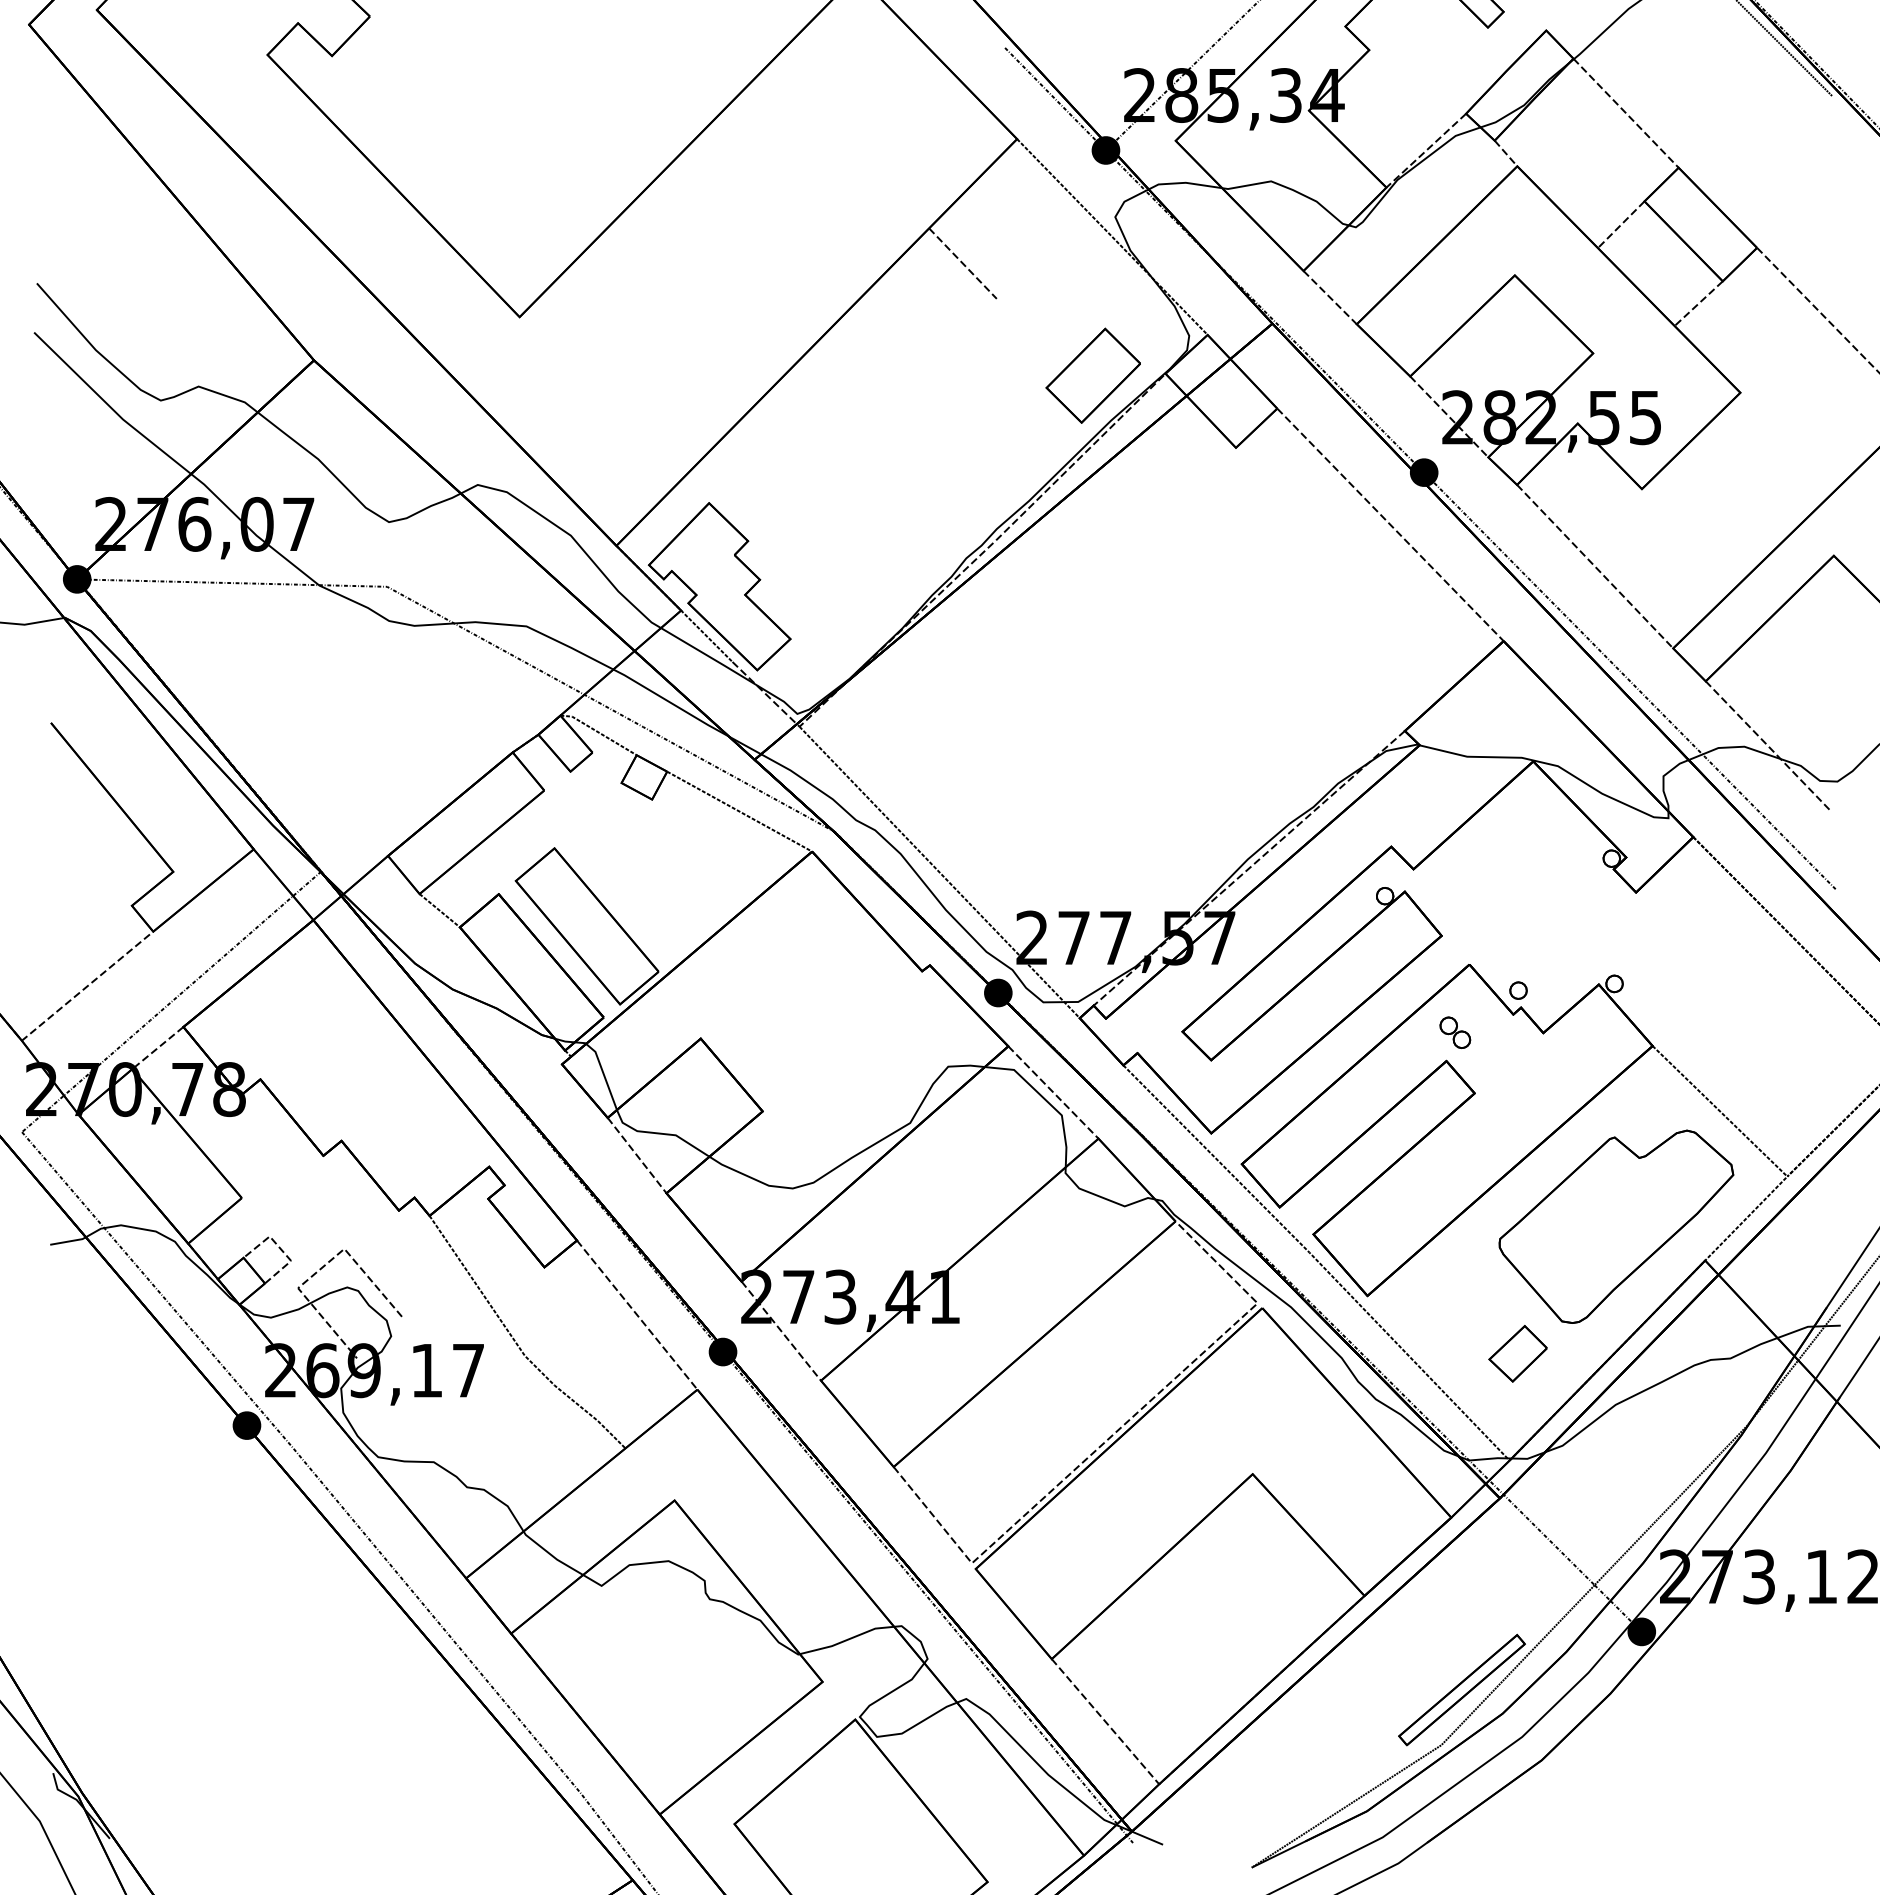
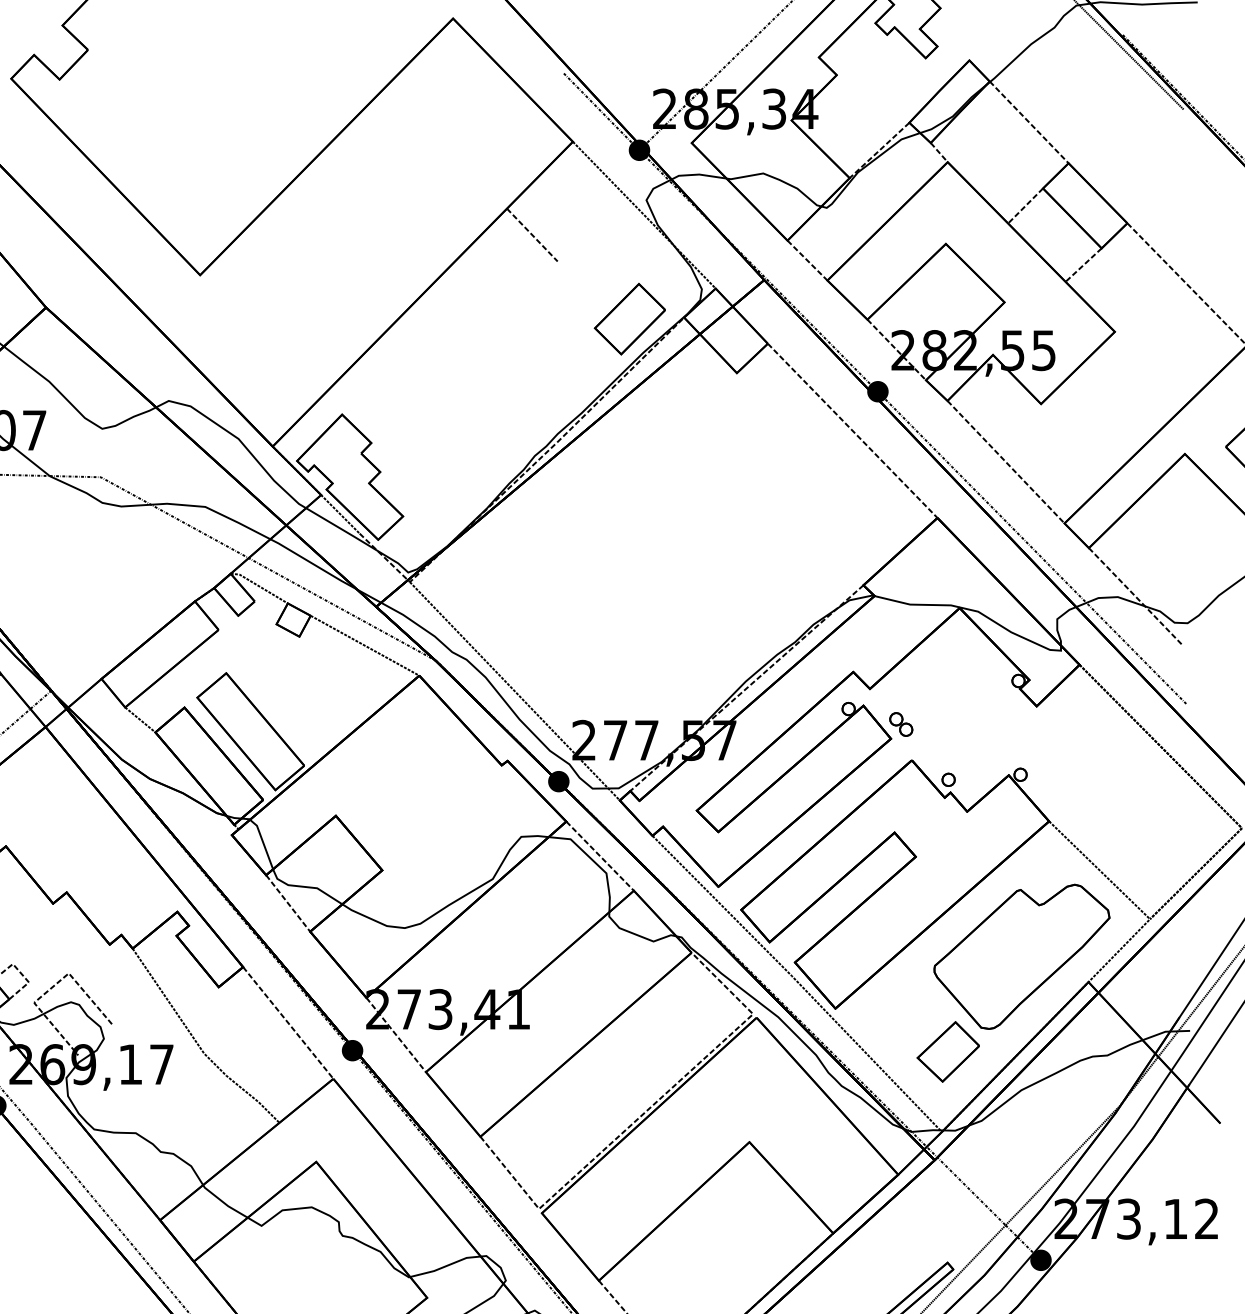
part: (1455, 1032) -> (901, 724), moved
part: (1517, 1353) -> (947, 1051), size x1.43

